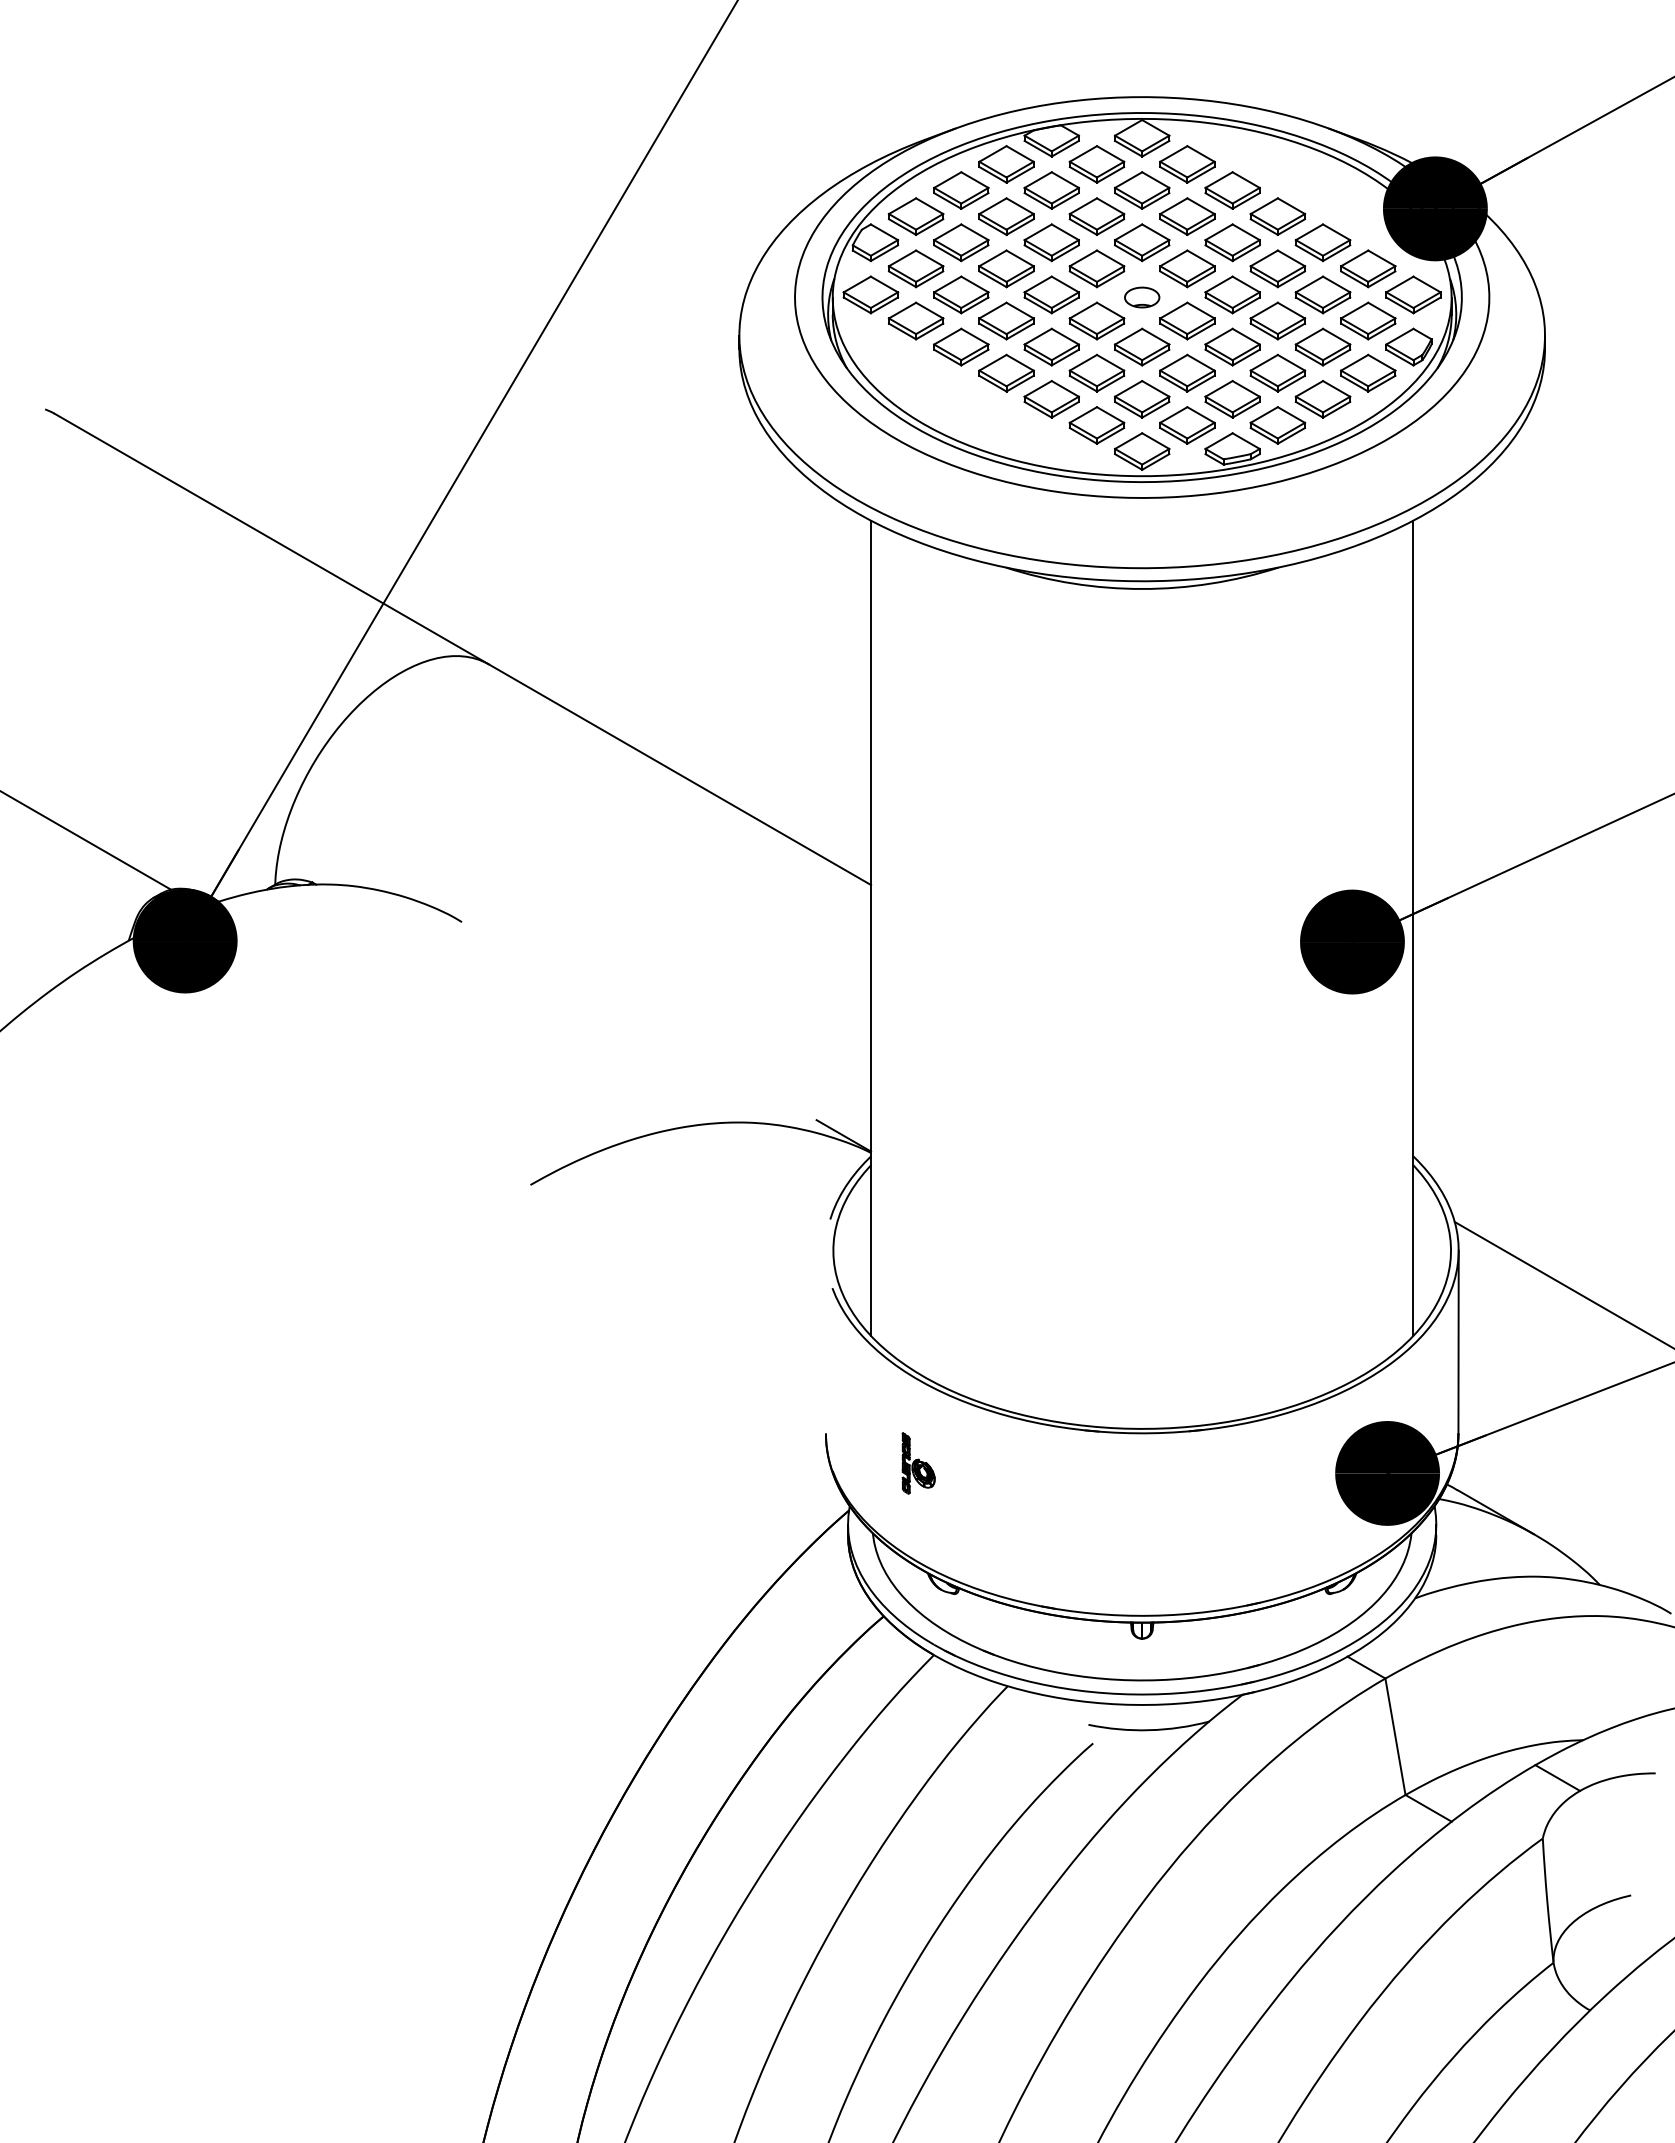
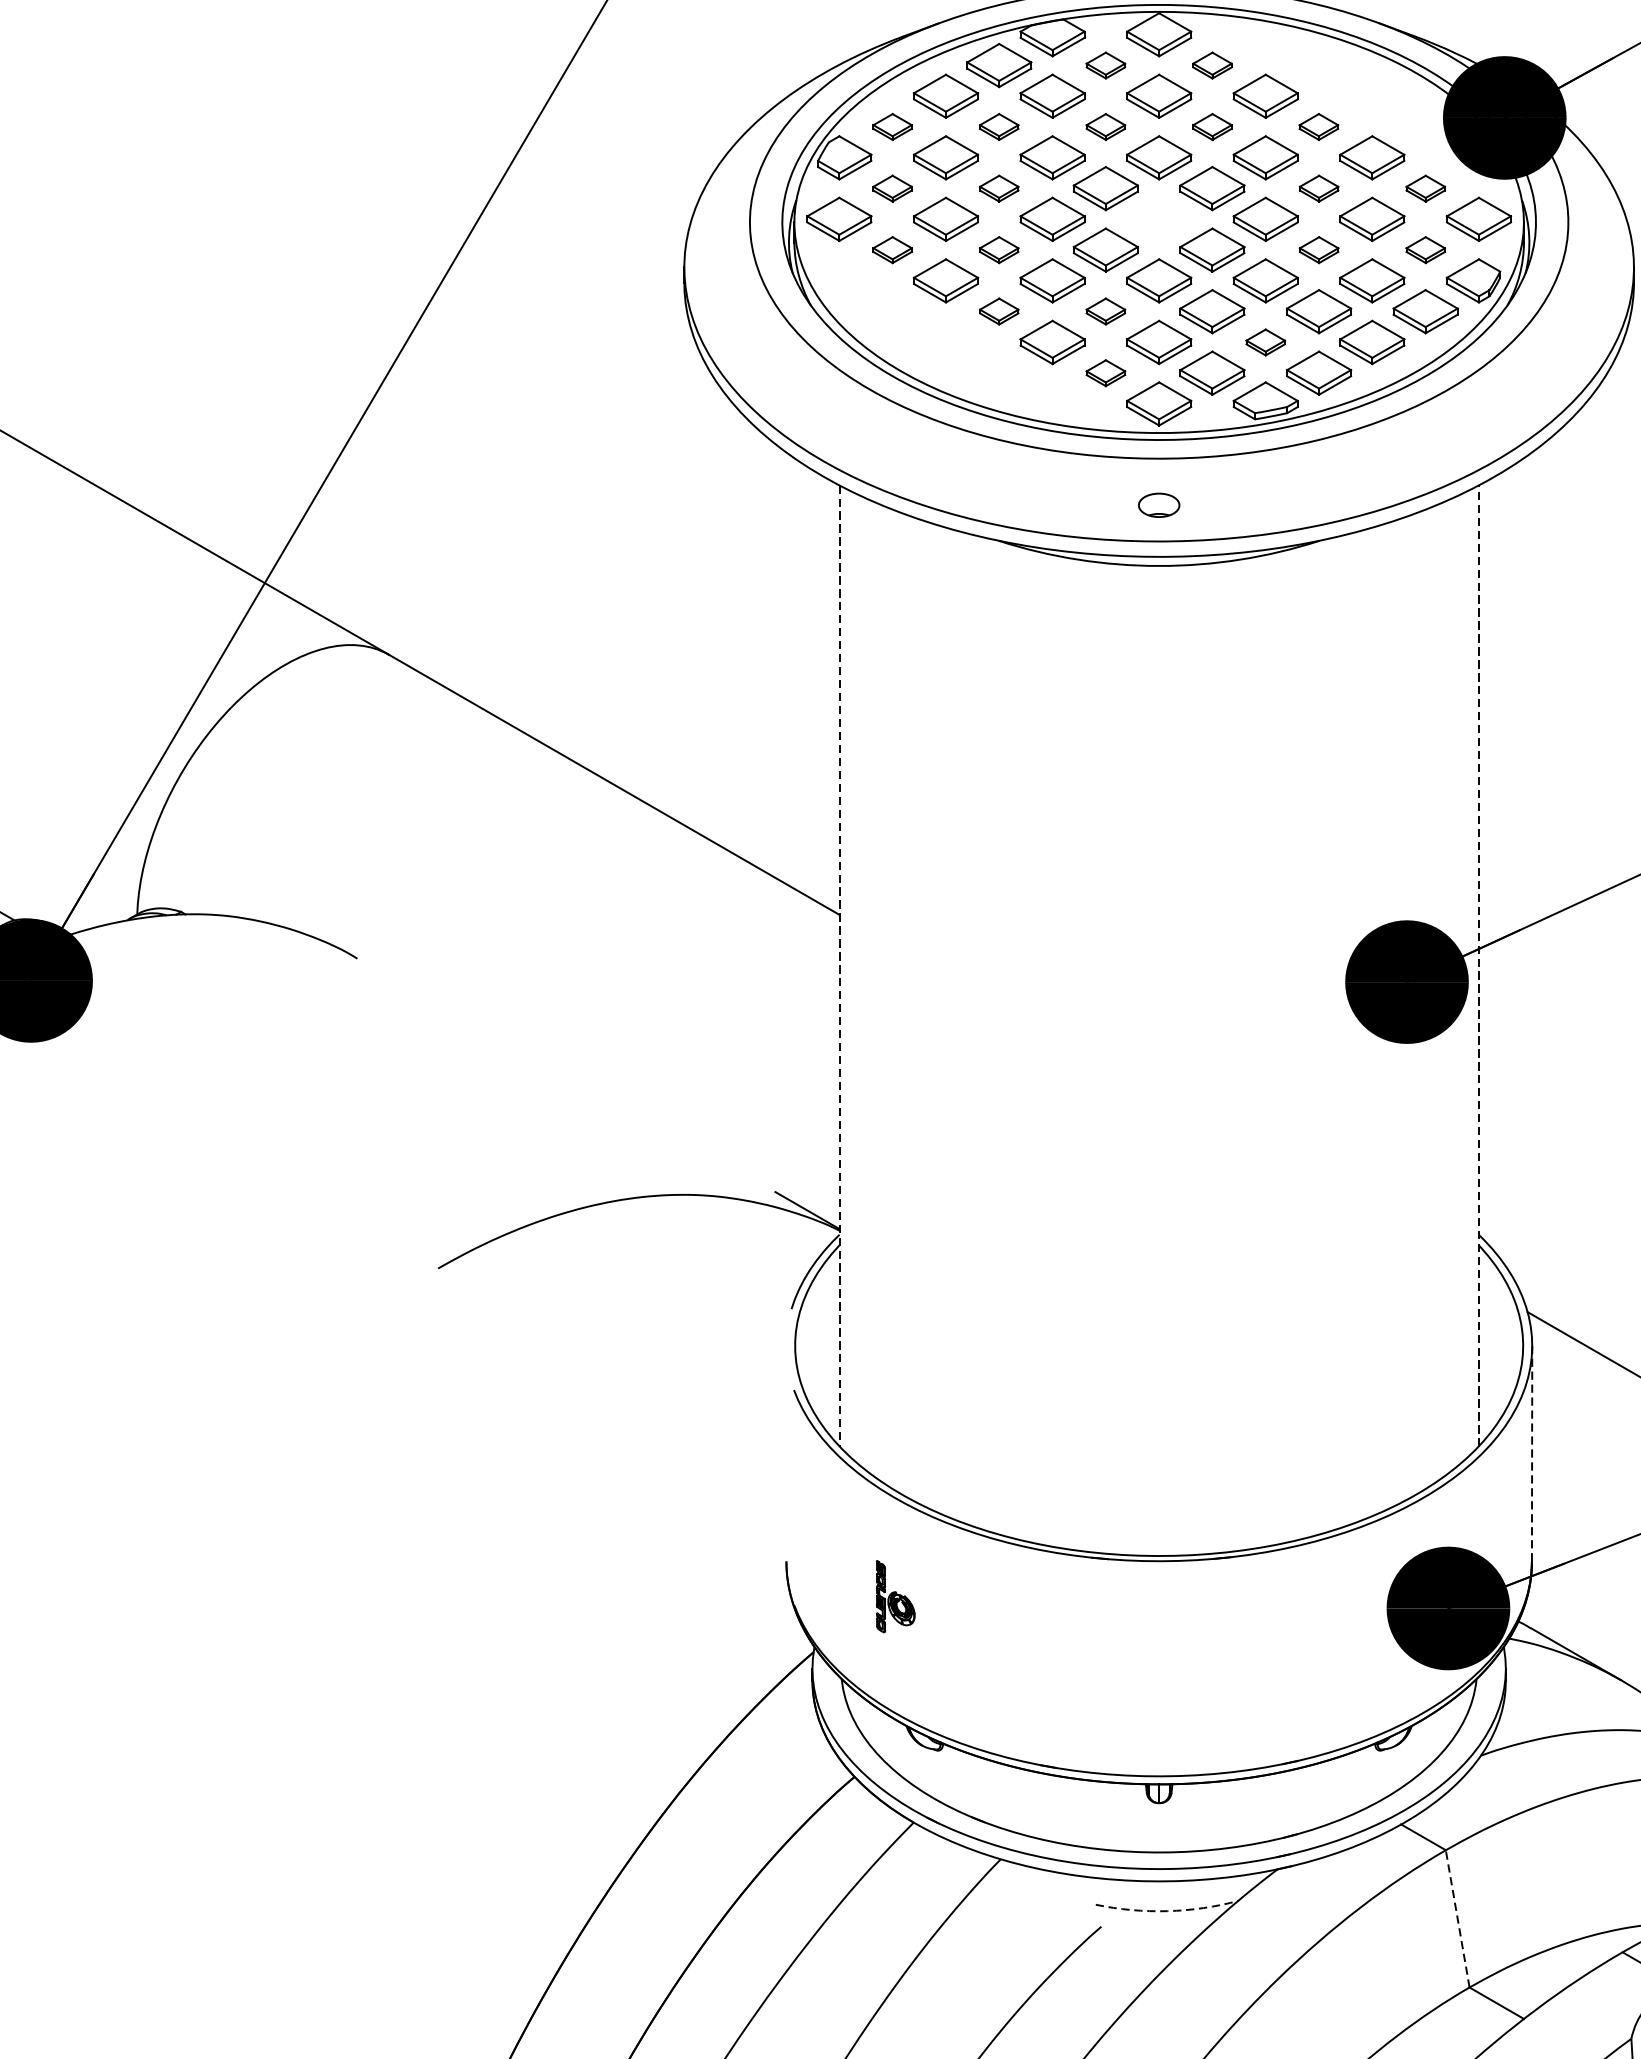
part: (1096, 164) -> (1105, 65), size x0.6
part: (1187, 164) -> (1212, 65), size x0.6
part: (915, 216) -> (891, 126), size x0.6
part: (1006, 216) -> (999, 126), size x0.6
part: (1096, 216) -> (1105, 126), size x0.6
part: (1187, 216) -> (1212, 126), size x0.6
part: (1277, 216) -> (1318, 126), size x0.6
part: (915, 268) -> (891, 188), size x0.6
part: (1006, 268) -> (999, 188), size x0.6
part: (1277, 268) -> (1318, 188), size x0.6
part: (1368, 268) -> (1425, 188), size x0.6
part: (1142, 297) -> (1159, 505), moved
part: (915, 320) -> (891, 249), size x0.6
part: (1006, 320) -> (999, 249), size x0.6
part: (1277, 320) -> (1318, 249), size x0.6
part: (1368, 320) -> (1425, 249), size x0.6
part: (1006, 372) -> (999, 310), size x0.6
part: (1096, 372) -> (1105, 310), size x0.6
part: (1232, 399) -> (1265, 342), size x0.6
part: (1096, 425) -> (1105, 373), size x0.6
line: (871, 928) -> (840, 966), solid -> dashed
line: (1413, 928) -> (1478, 966), solid -> dashed
line: (1458, 1341) -> (1531, 1452), solid -> dashed
arc: (1149, 1730) -> (1167, 1911), solid -> dashed
line: (1395, 1736) -> (1457, 1918), solid -> dashed

